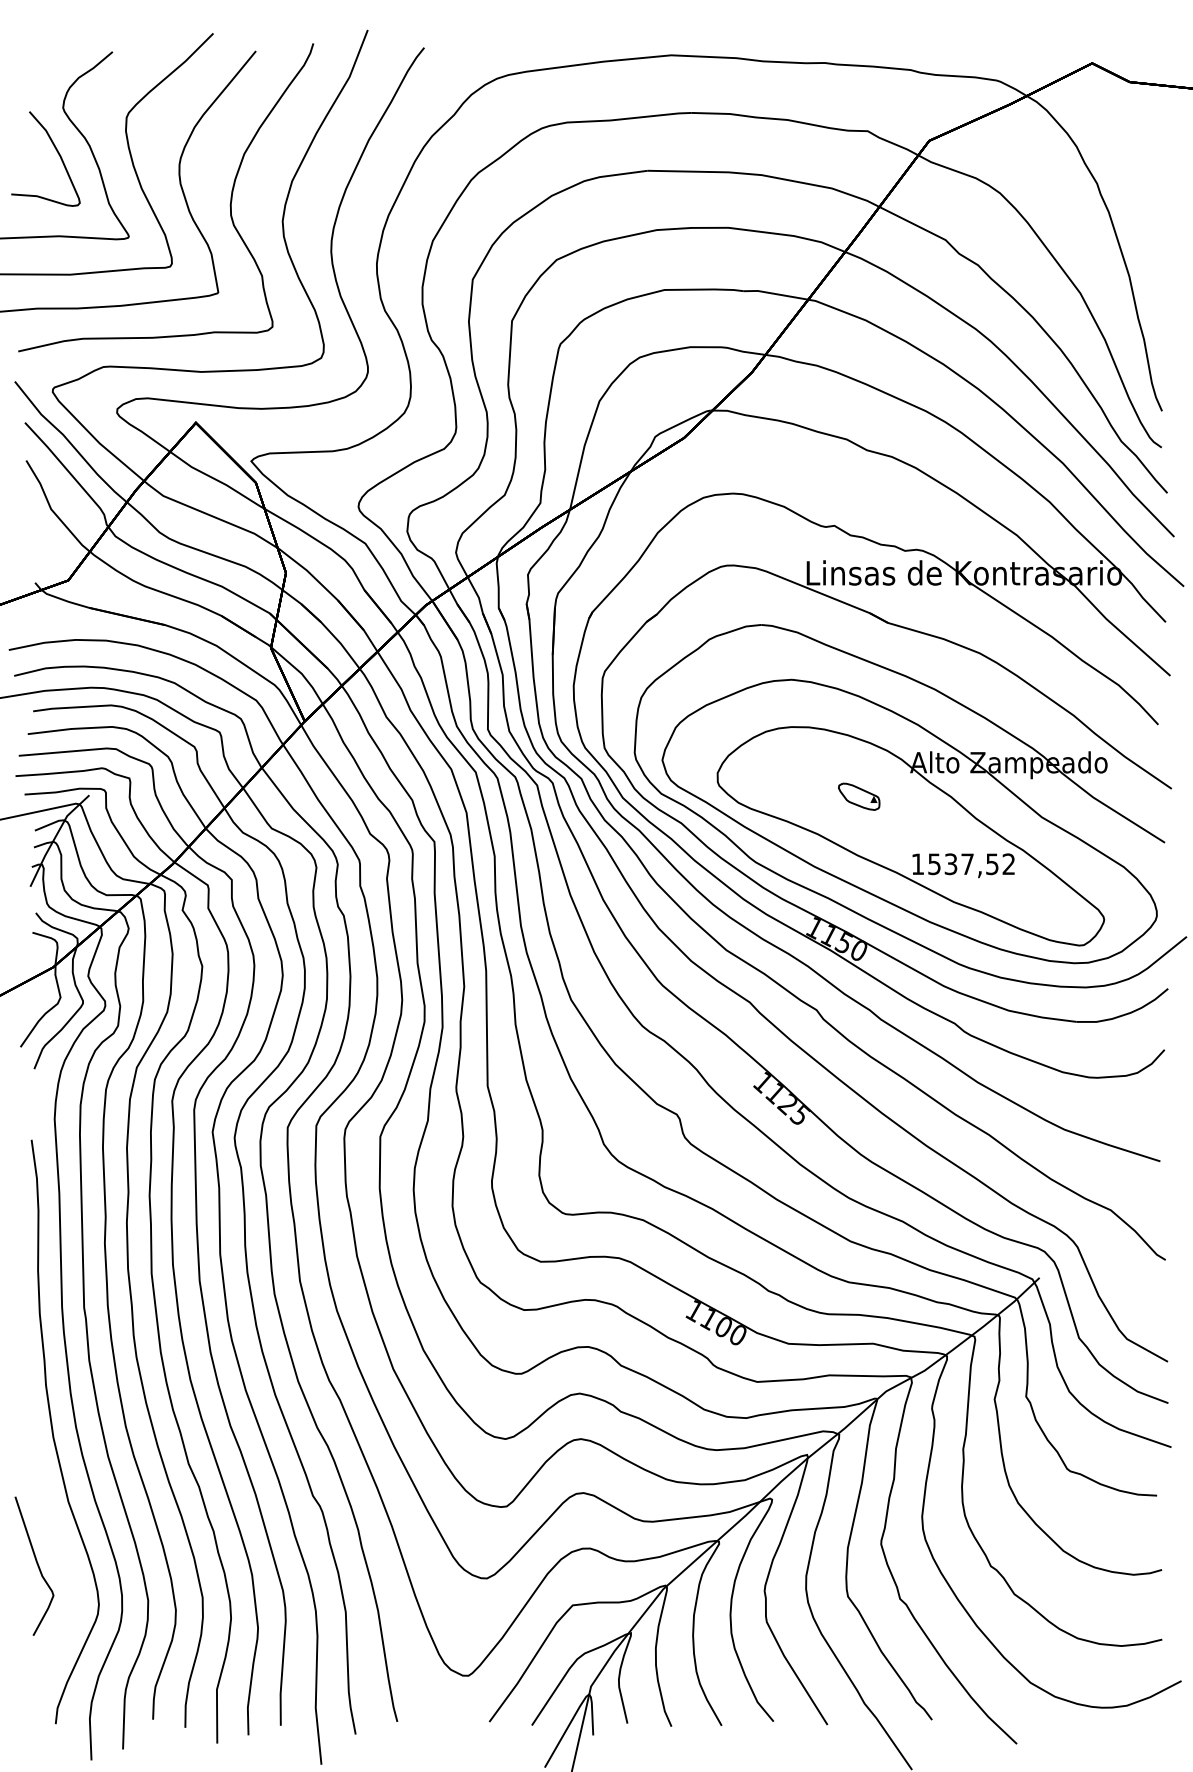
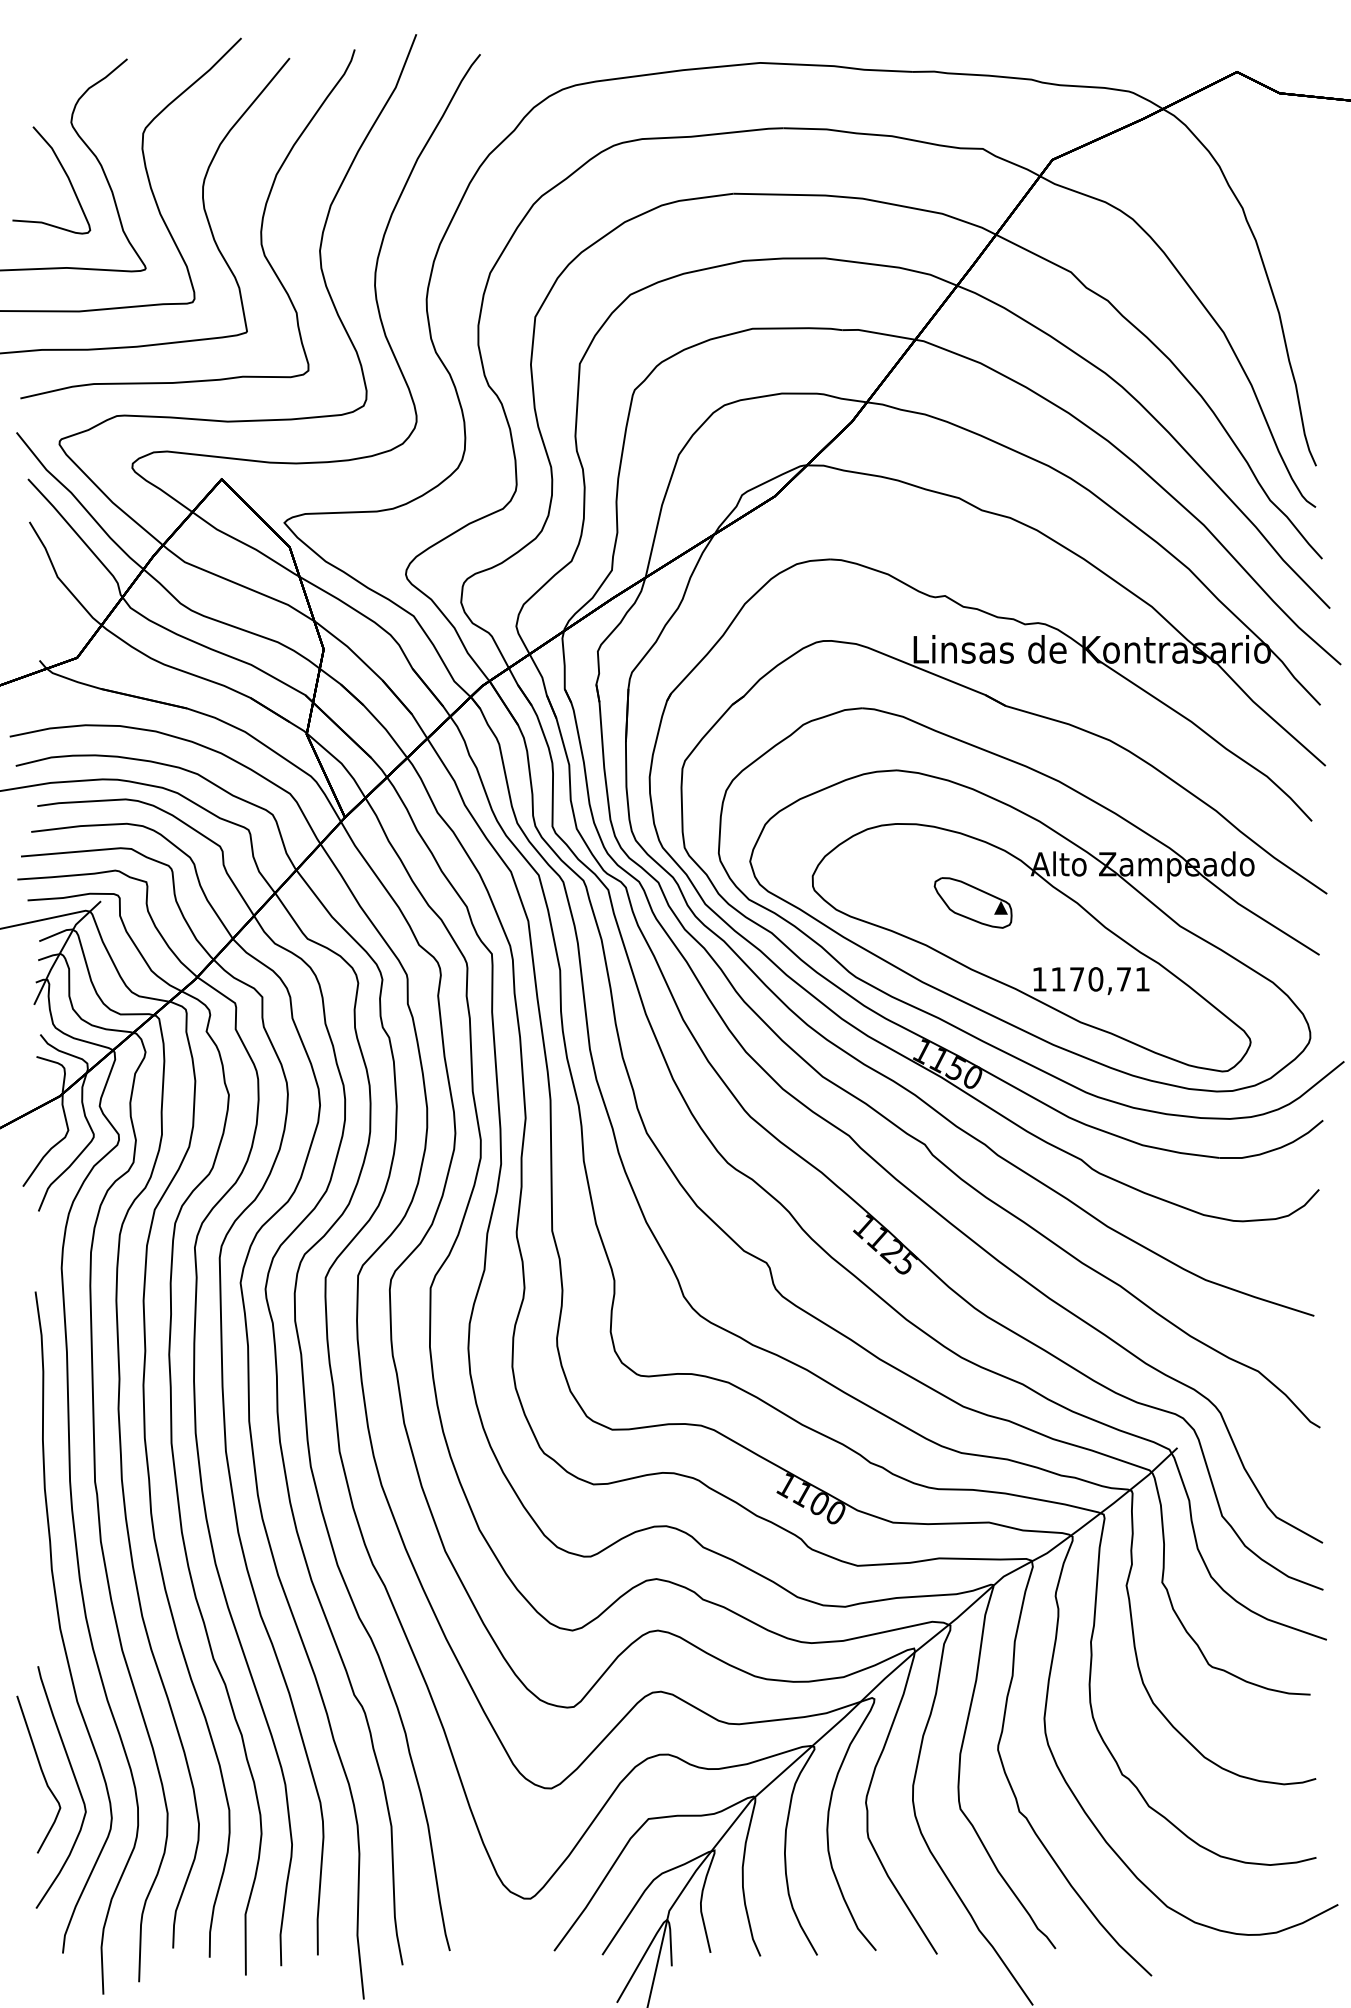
part: (858, 796) -> (972, 902), size x1.67
text: (971, 864) -> (1100, 979), 1537,52 -> 1170,71
curve: (66, 1573) -> (75, 1782), added

